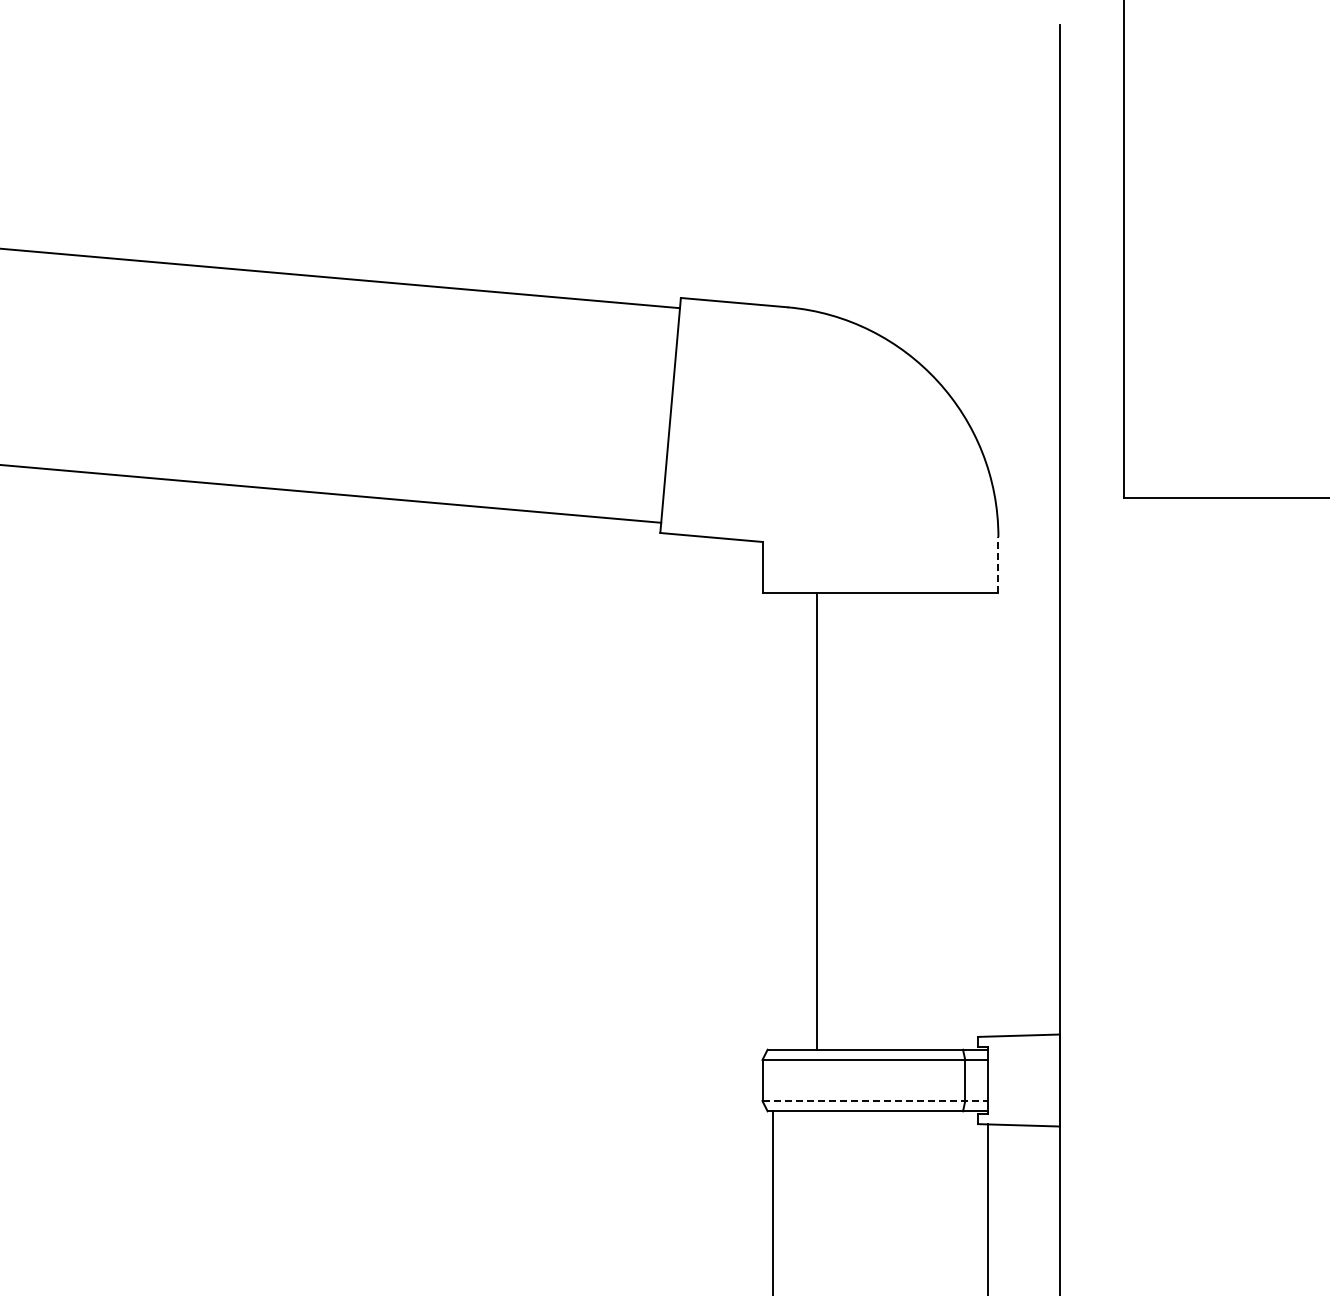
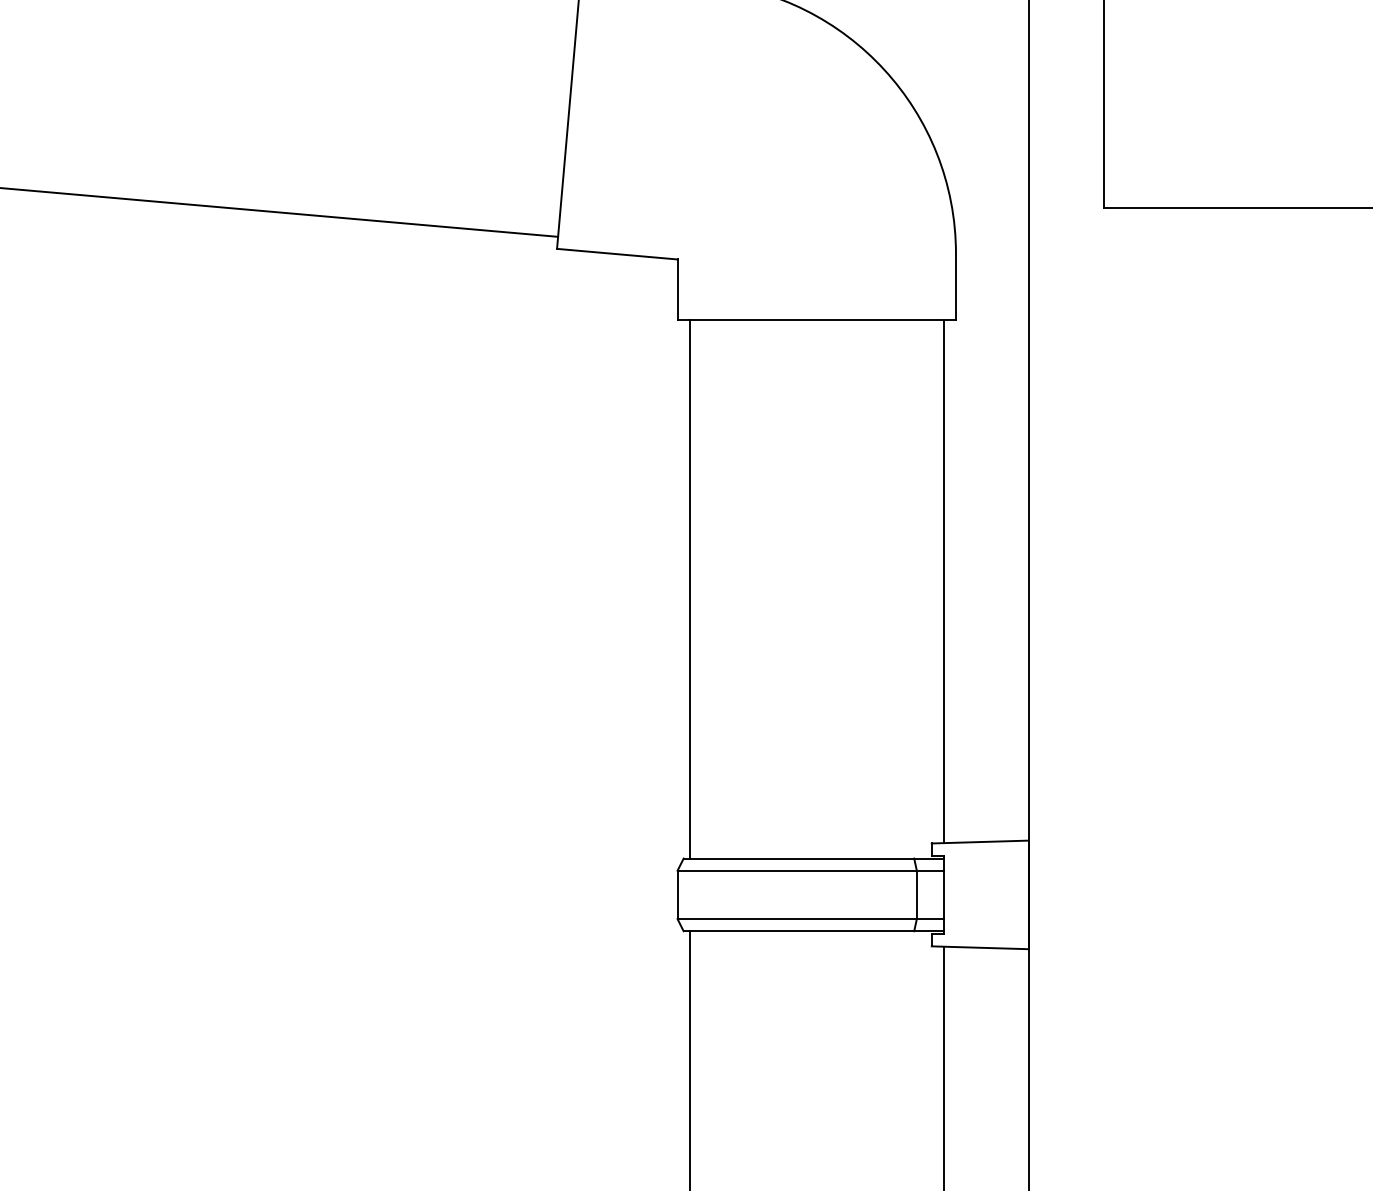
line: (998, 564) -> (956, 286), dashed -> solid
line: (988, 814) -> (944, 581), added
line: (816, 821) -> (689, 589), moved
line: (875, 1101) -> (810, 919), dashed -> solid

